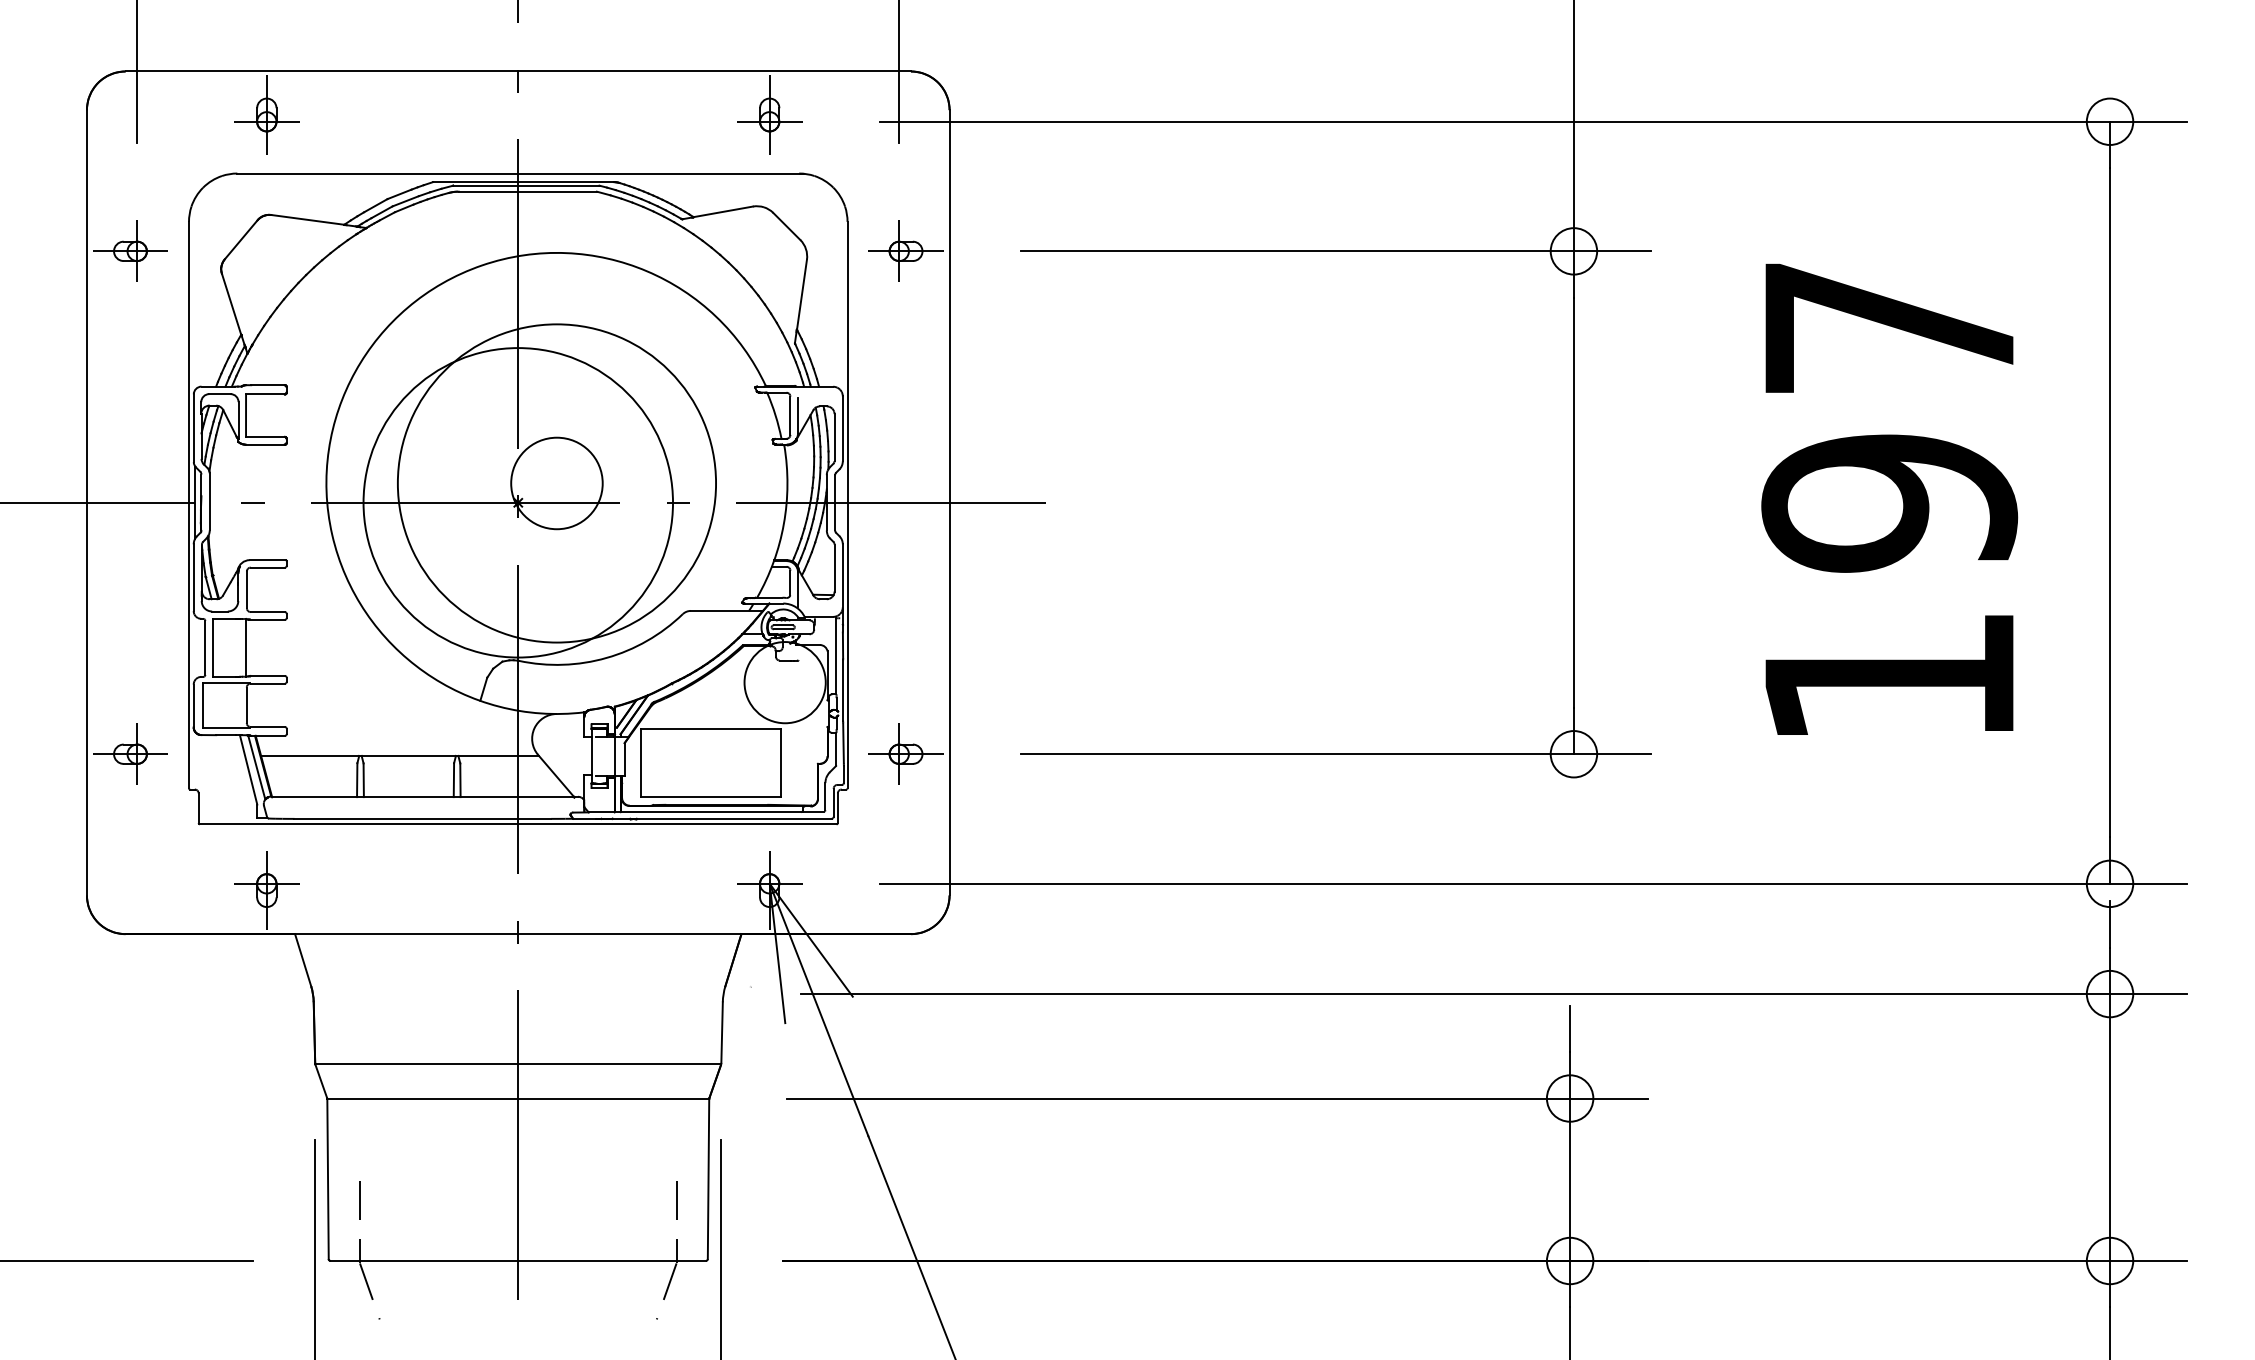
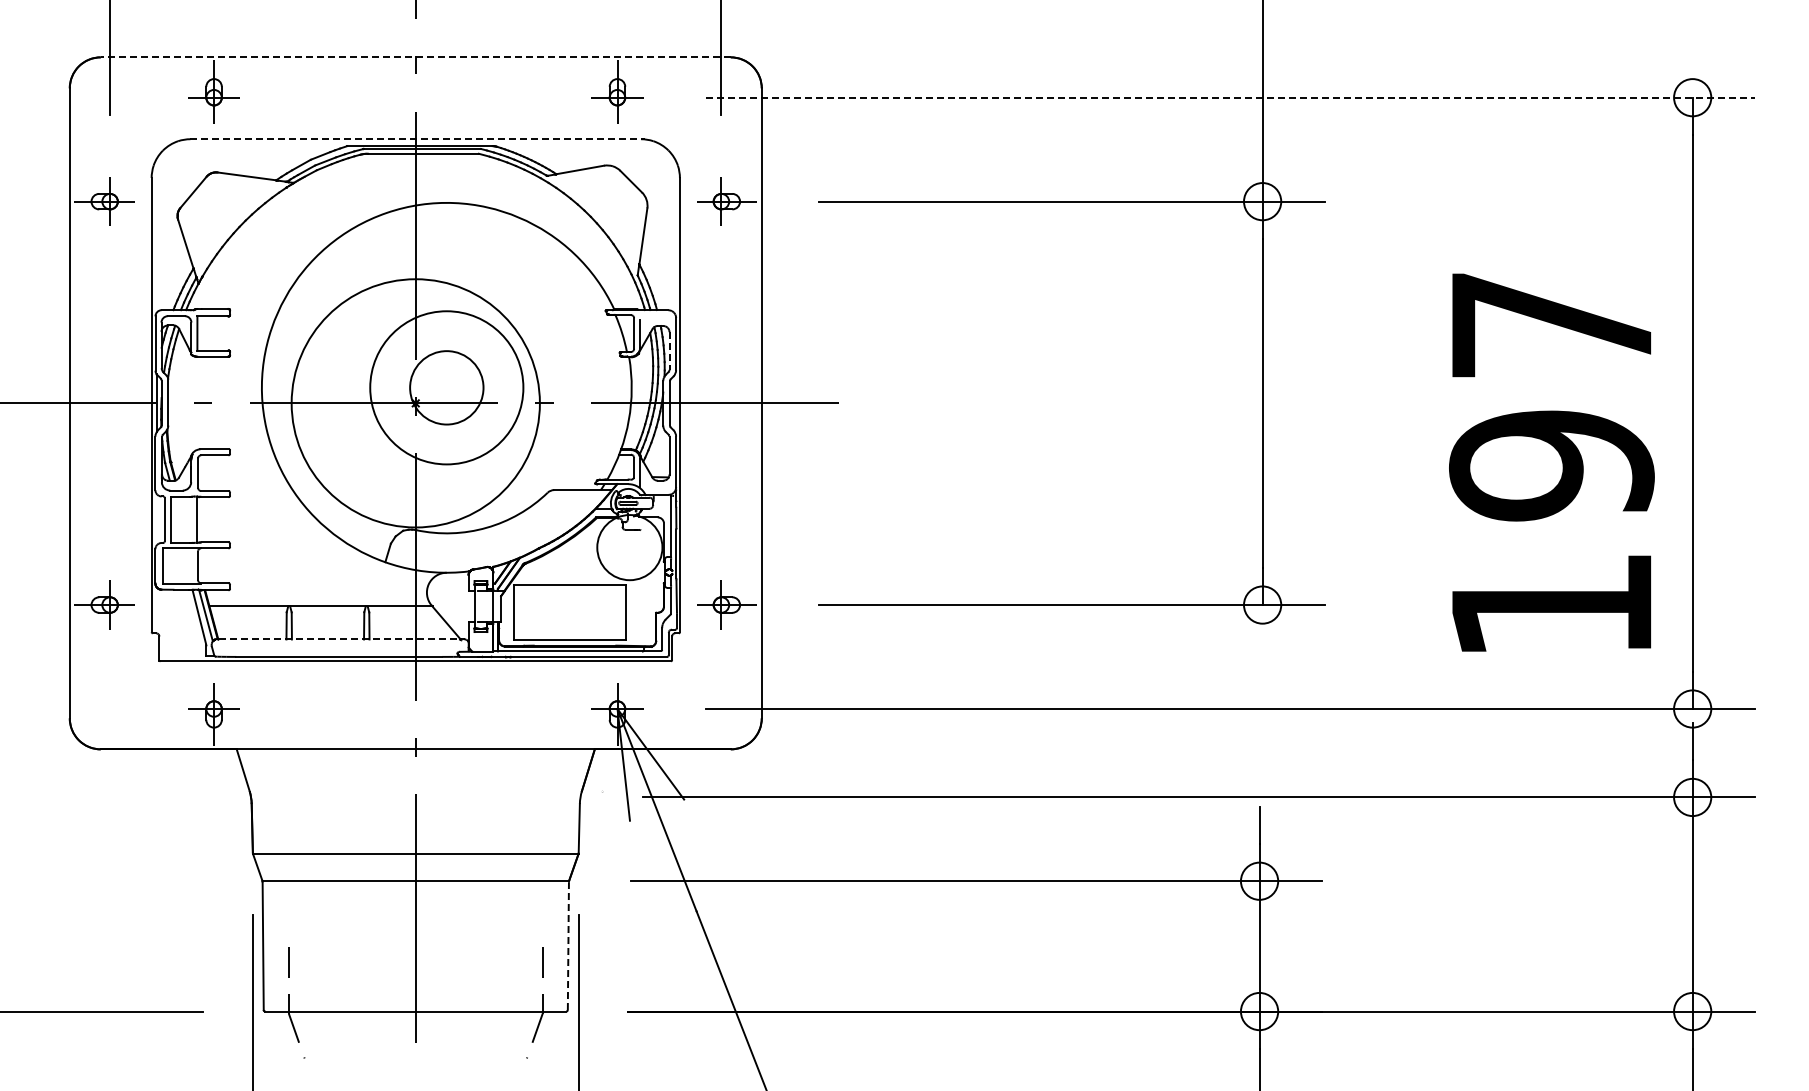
line: (517, 71) -> (415, 57), solid -> dashed
line: (1533, 121) -> (1230, 97), solid -> dashed
line: (521, 173) -> (418, 139), solid -> dashed
line: (834, 438) -> (669, 351), solid -> dashed
circle: (556, 483) -> (446, 387), size x0.6
text: (1889, 499) -> (1551, 462), moved
line: (423, 797) -> (339, 639), solid -> dashed
line: (708, 1179) -> (568, 946), solid -> dashed

